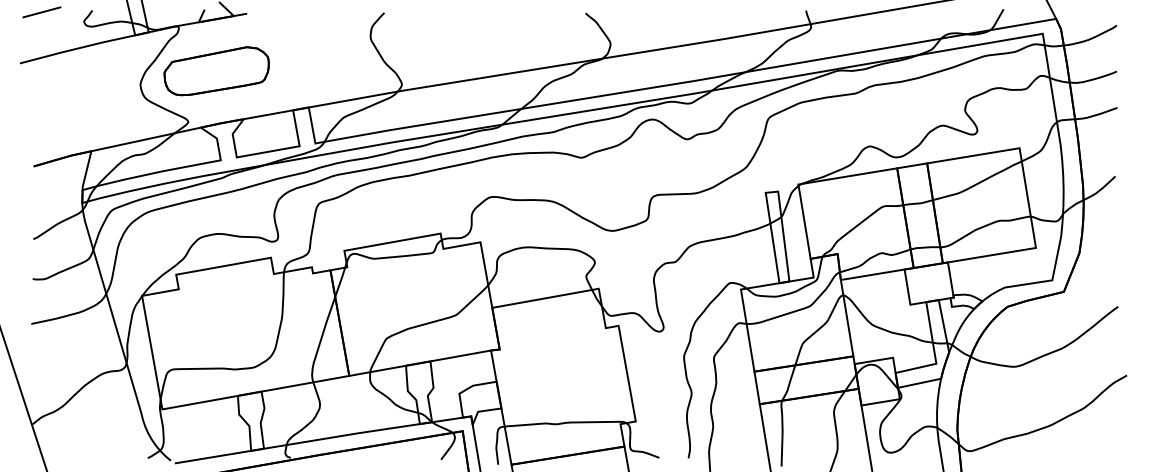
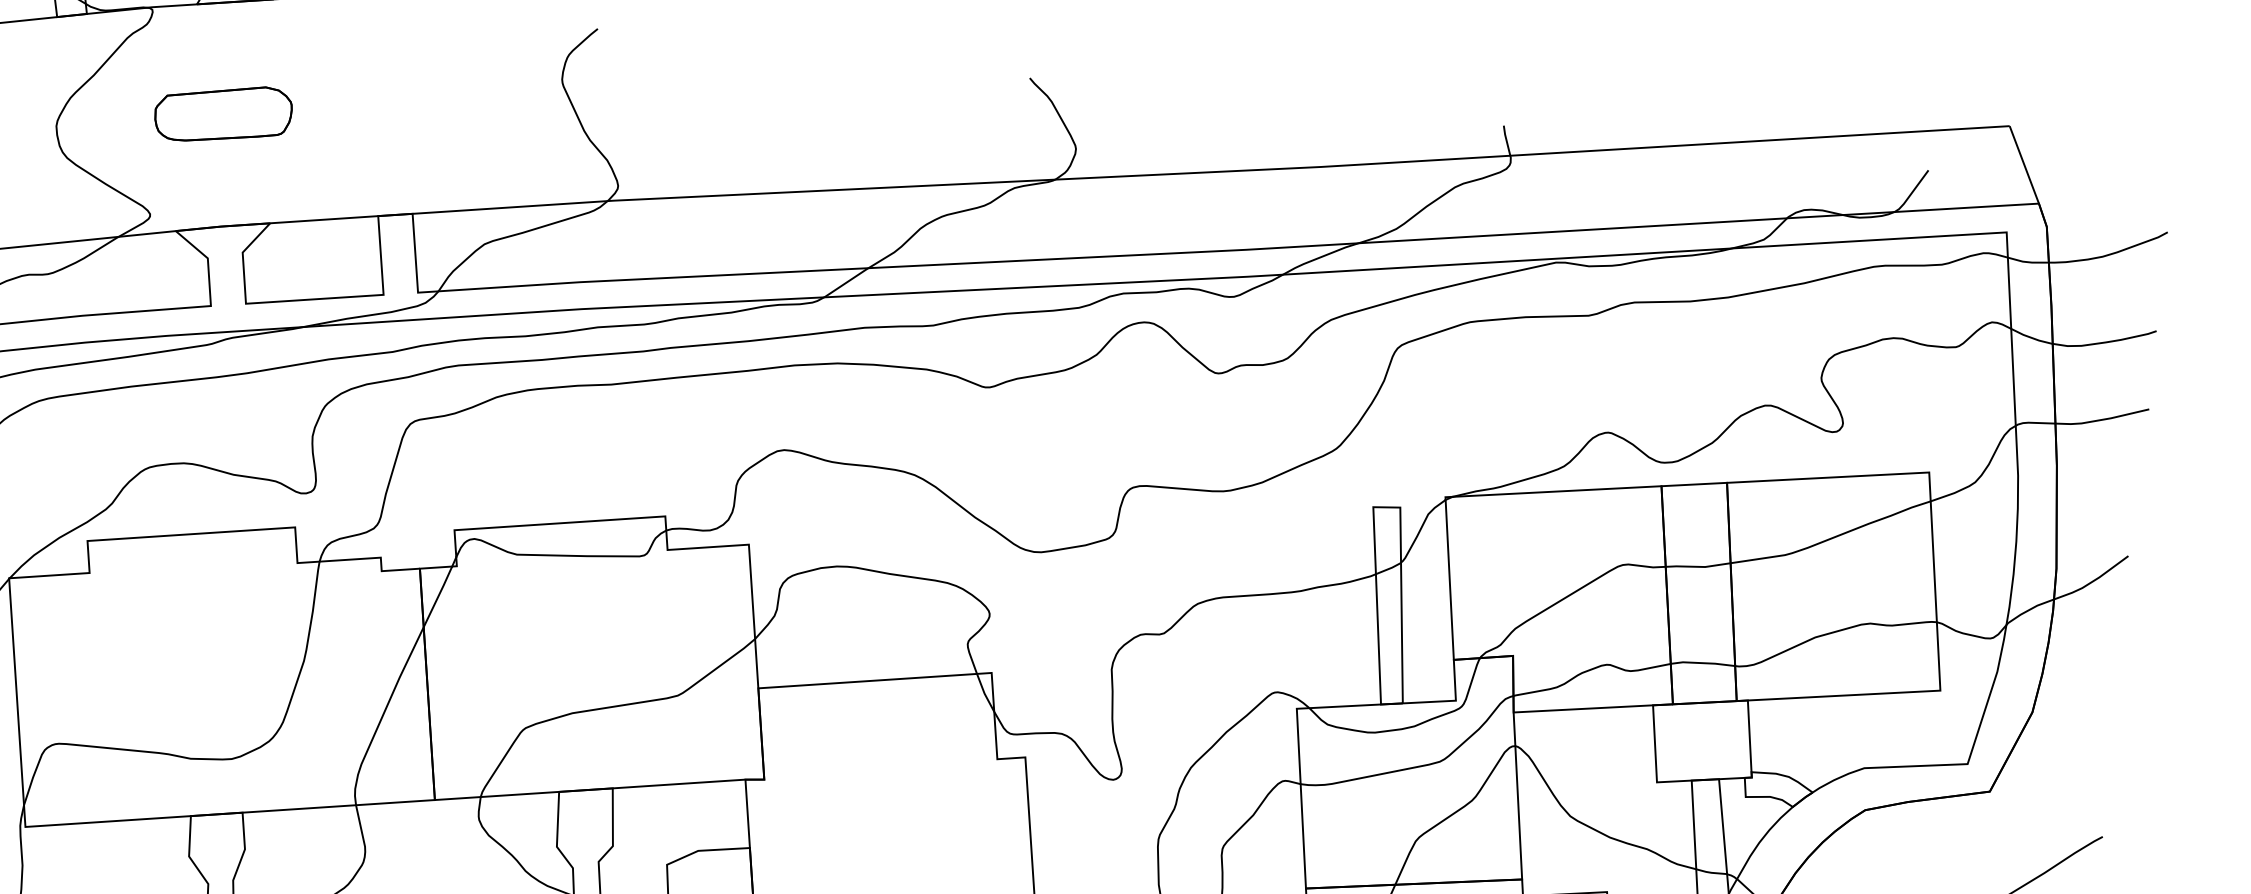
part: (216, 71) -> (223, 114), size x0.6

